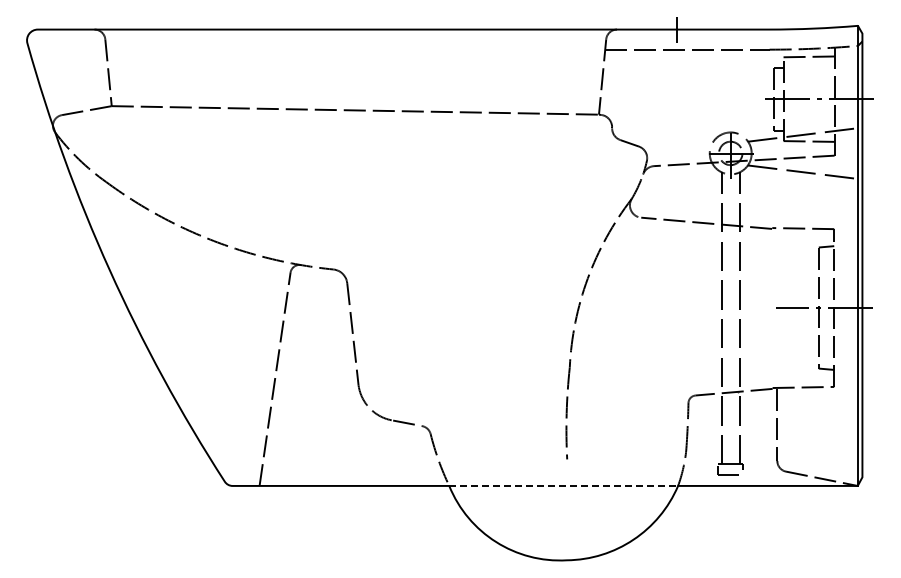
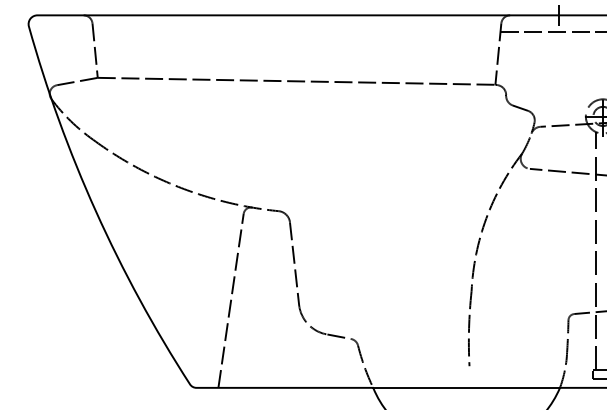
line: (564, 485) -> (467, 387), dashed -> solid

